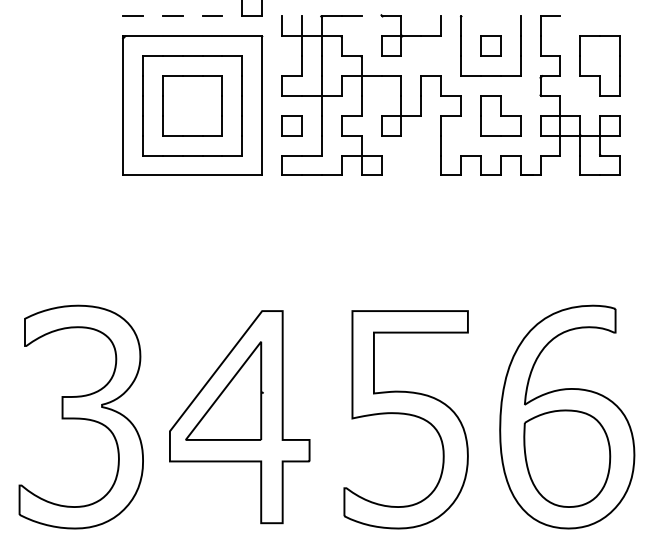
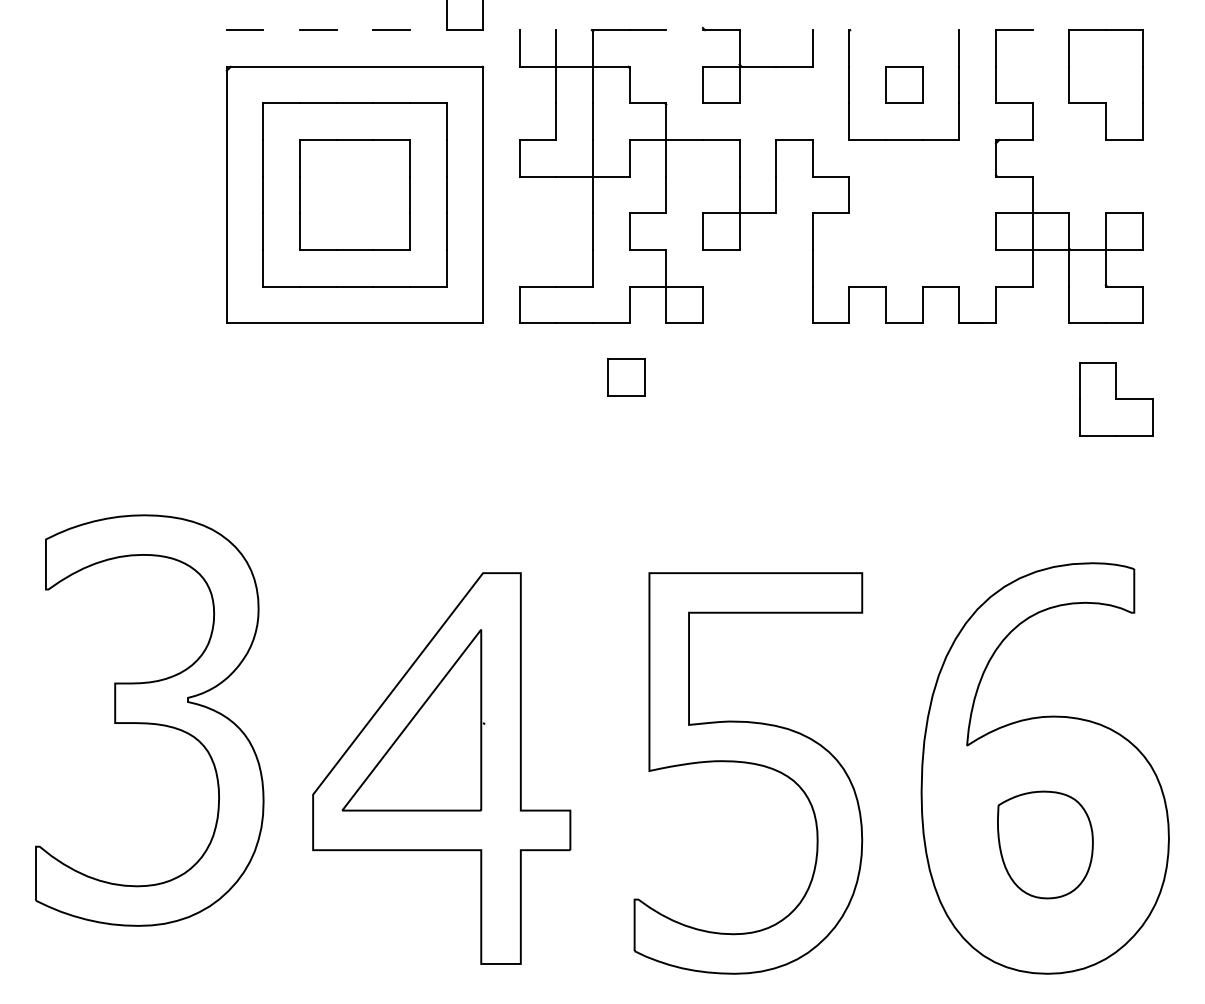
part: (599, 65) -> (1104, 83), moved
part: (500, 115) -> (1115, 398), moved
part: (291, 125) -> (625, 376), moved
part: (80, 416) -> (148, 719), moved
part: (567, 458) -> (1045, 844), size x0.6

